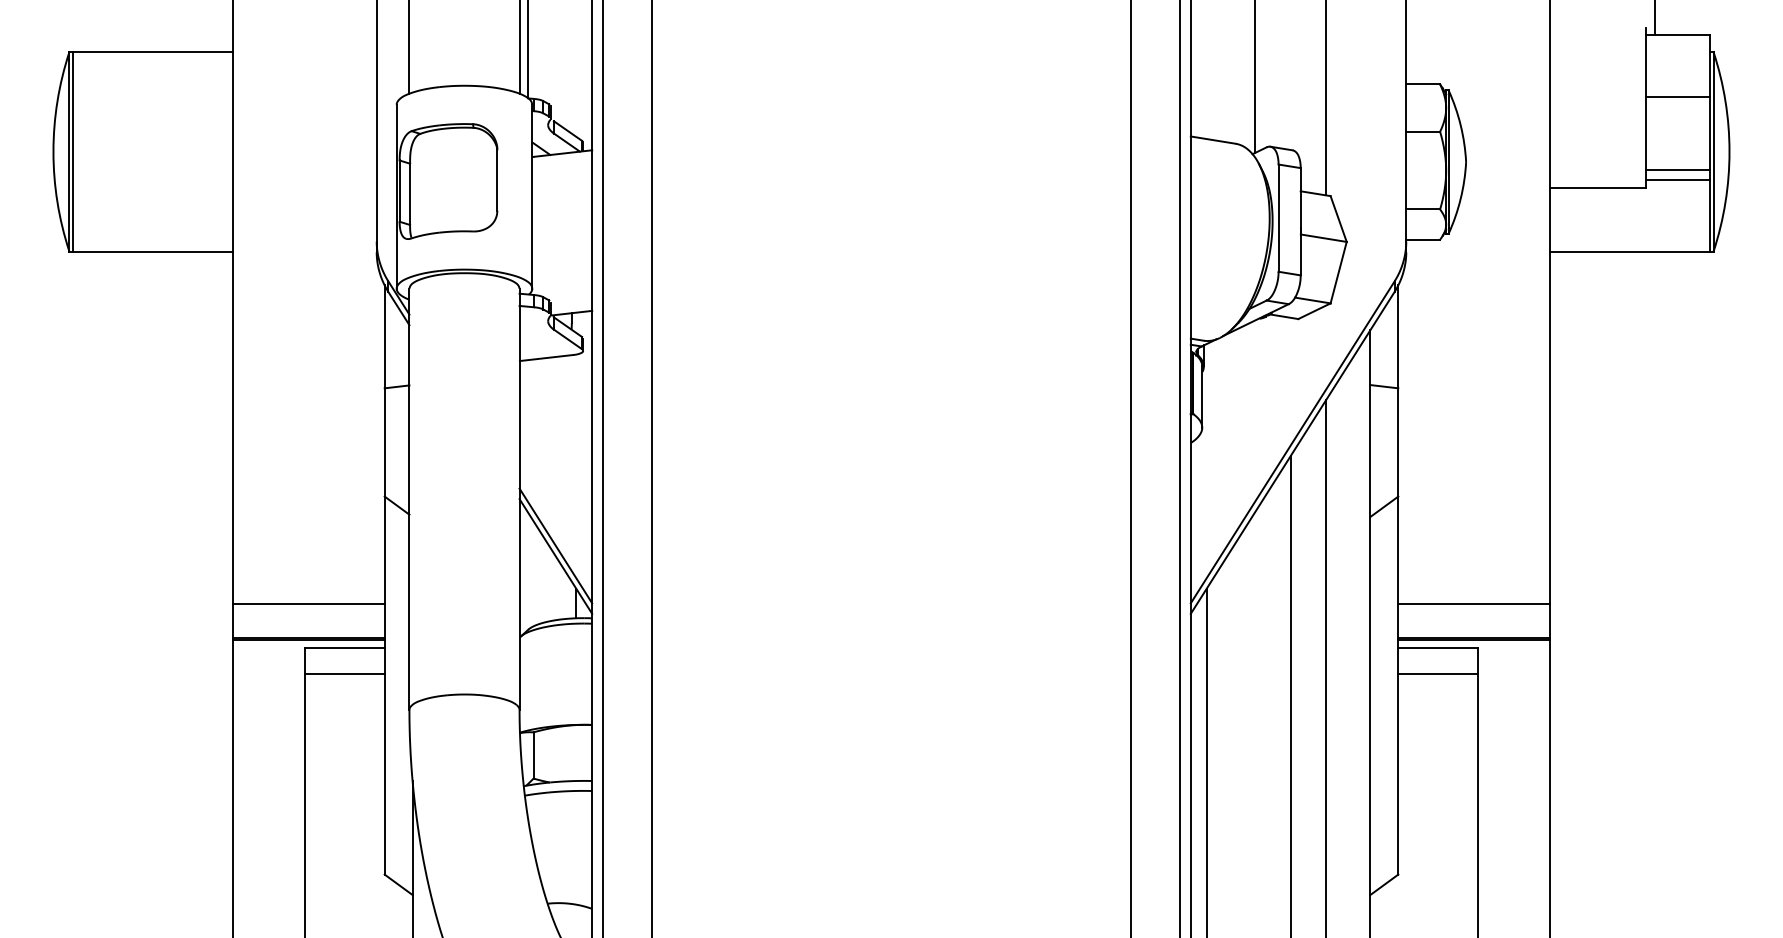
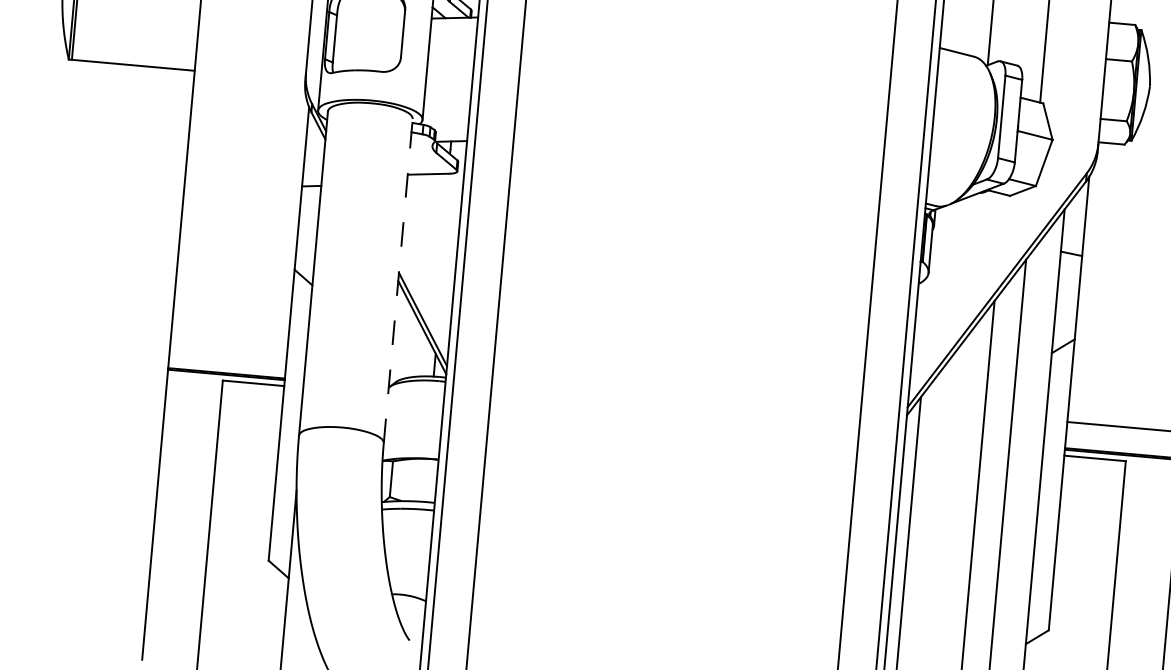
line: (519, 499) -> (398, 281), solid -> dashed
line: (308, 603) -> (228, 346), removed
line: (344, 674) -> (251, 403), removed
line: (1438, 674) -> (1093, 479), removed

